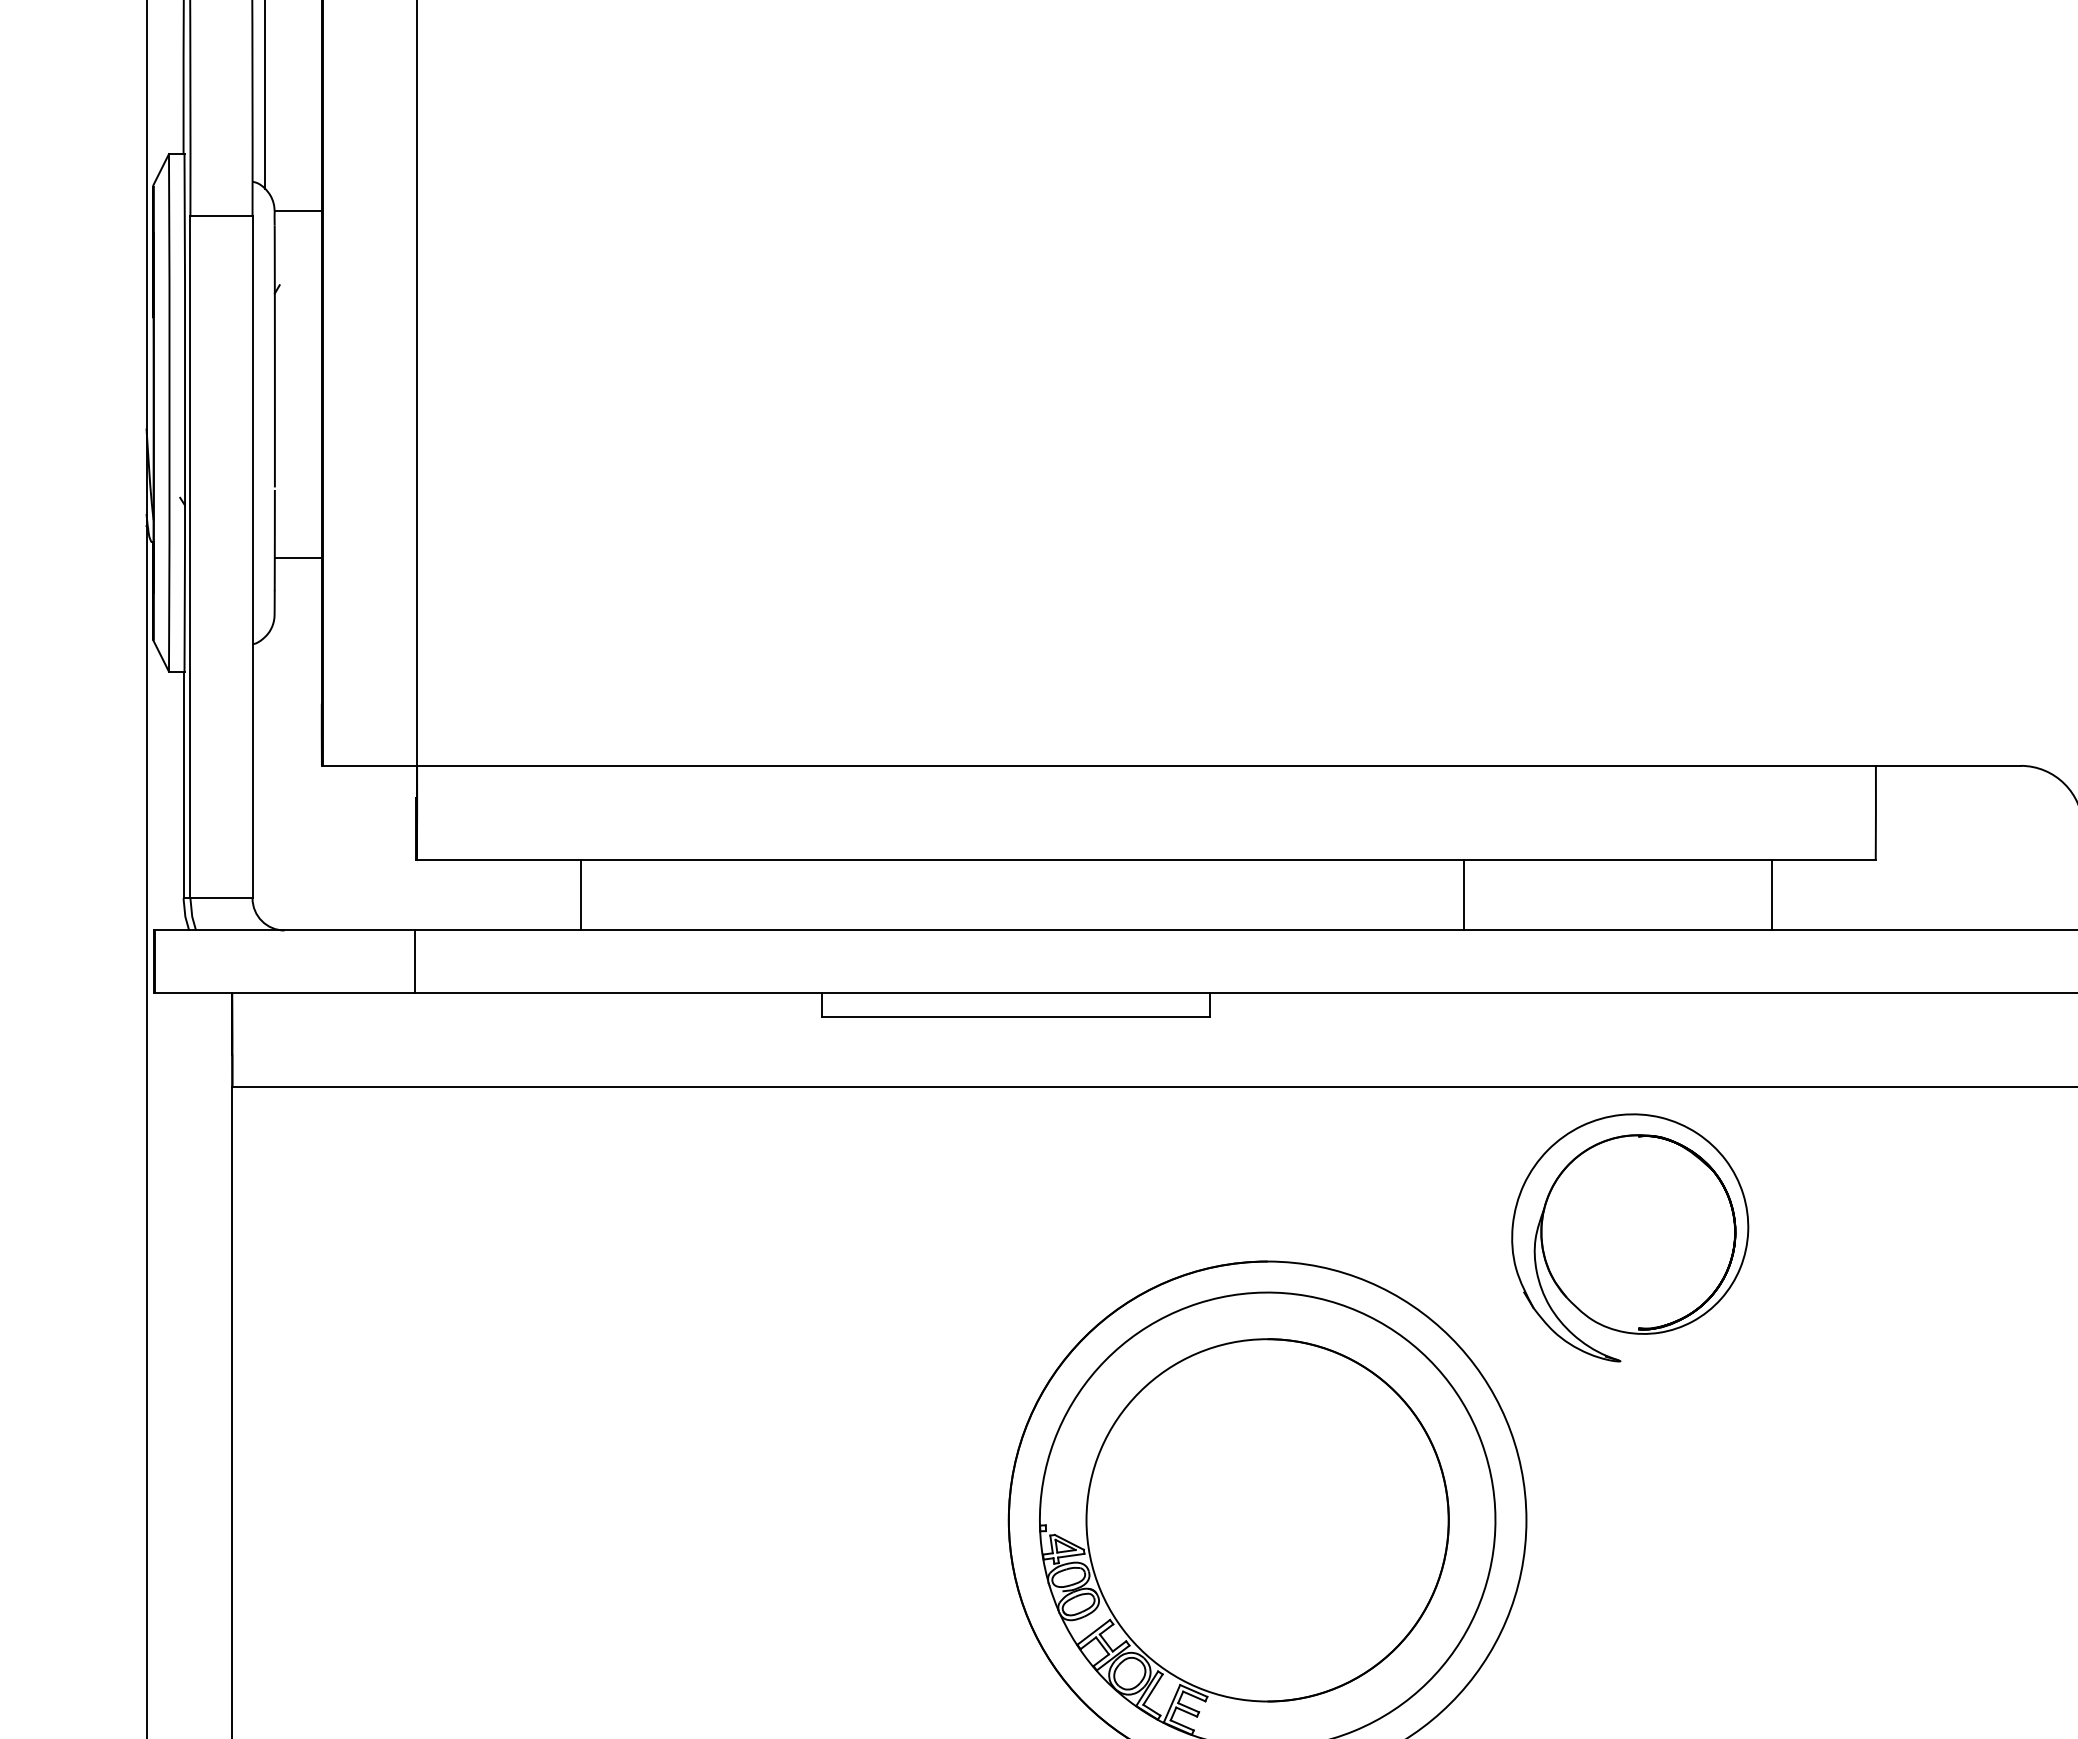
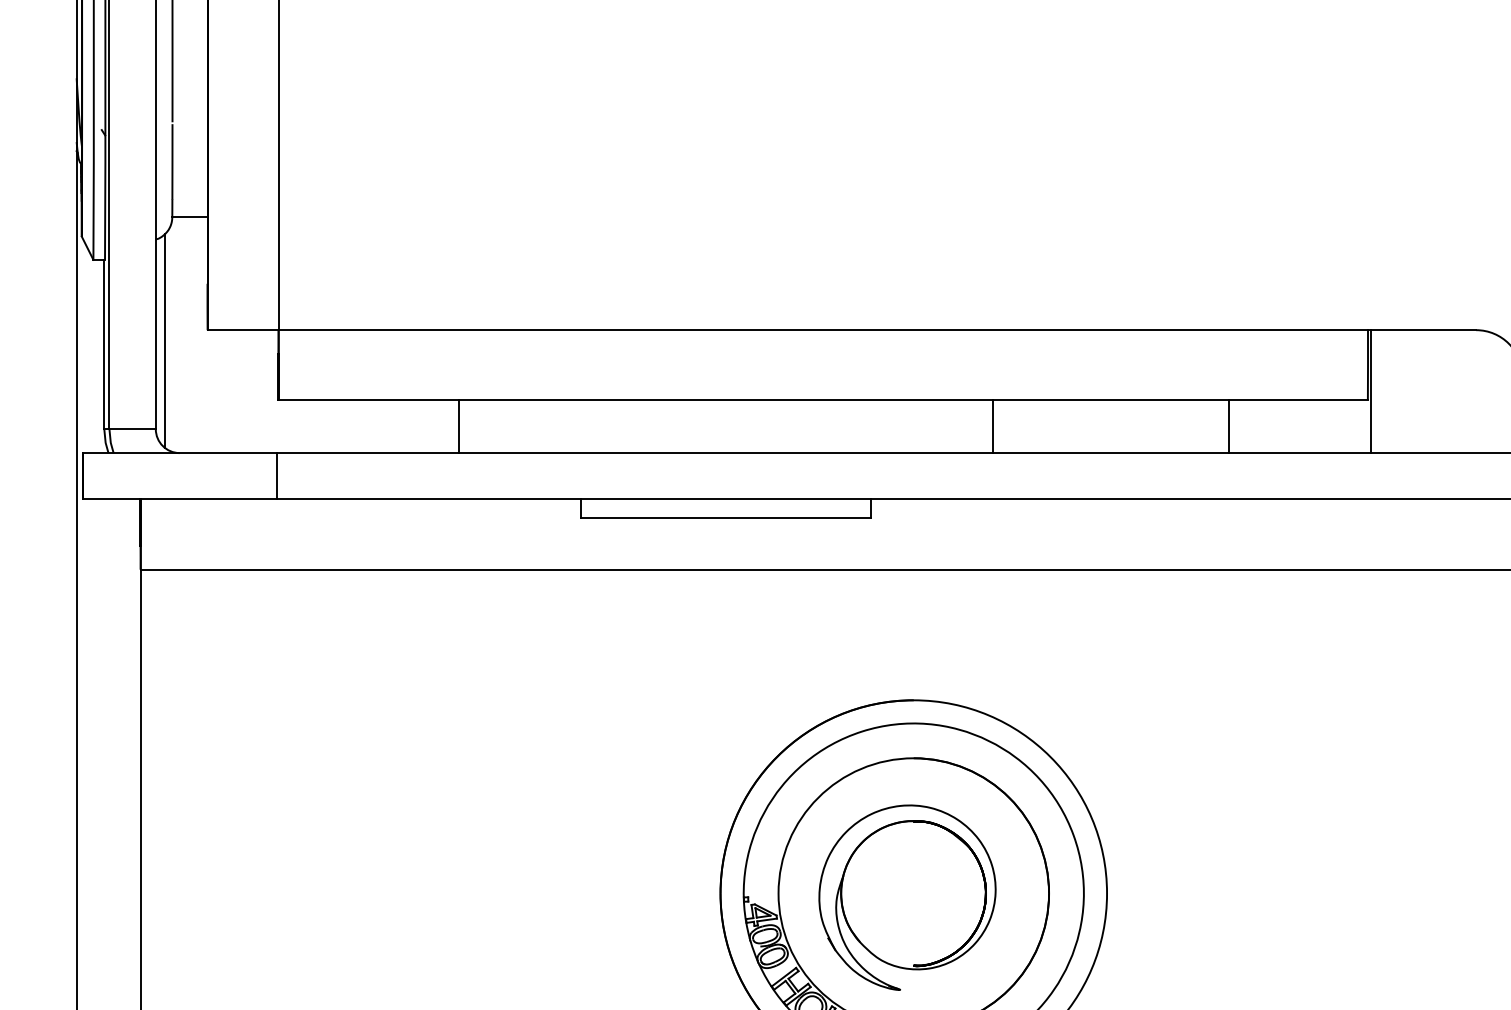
line: (297, 557) -> (189, 217), moved
line: (265, 780) -> (165, 341), added
line: (1879, 847) -> (1370, 391), added
line: (580, 894) -> (458, 426), moved
line: (1464, 894) -> (992, 426), moved
line: (1772, 894) -> (1228, 426), moved
part: (1630, 1237) -> (907, 897), moved

